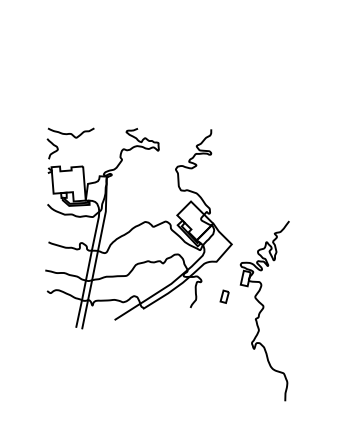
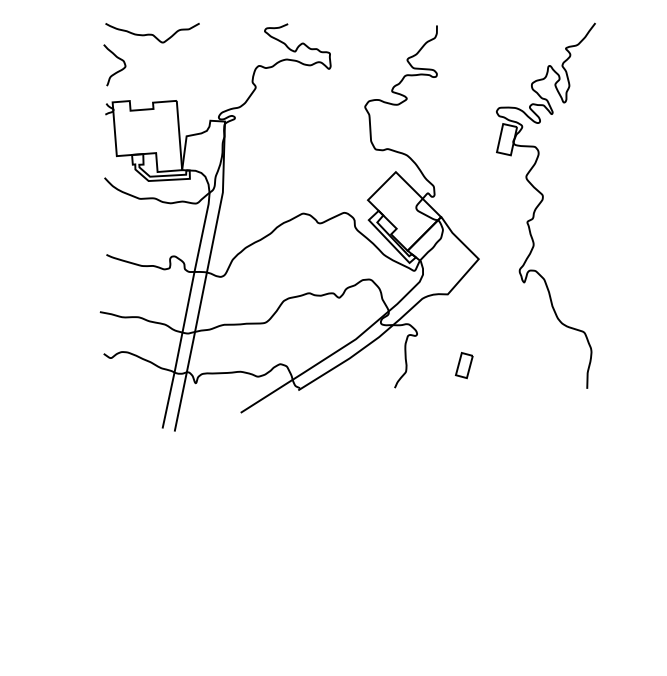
part: (264, 310) -> (545, 204), moved

